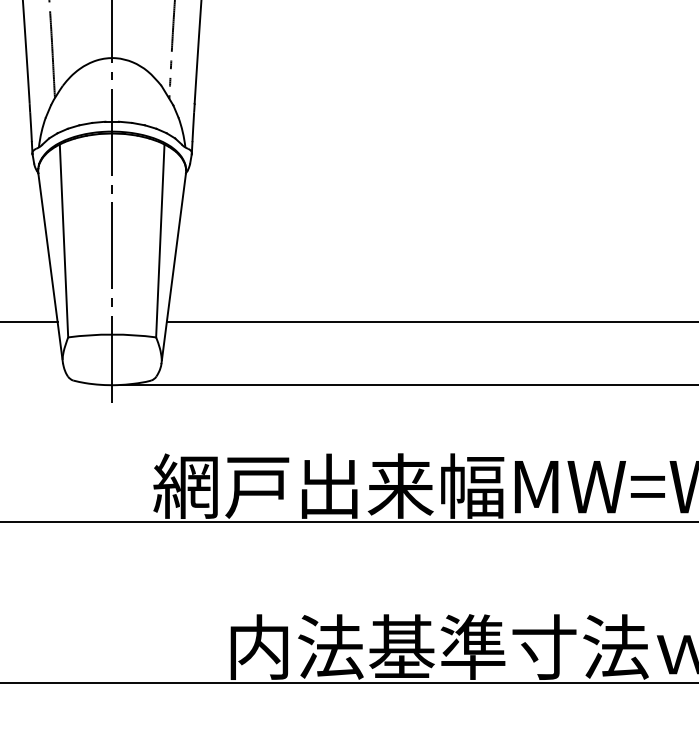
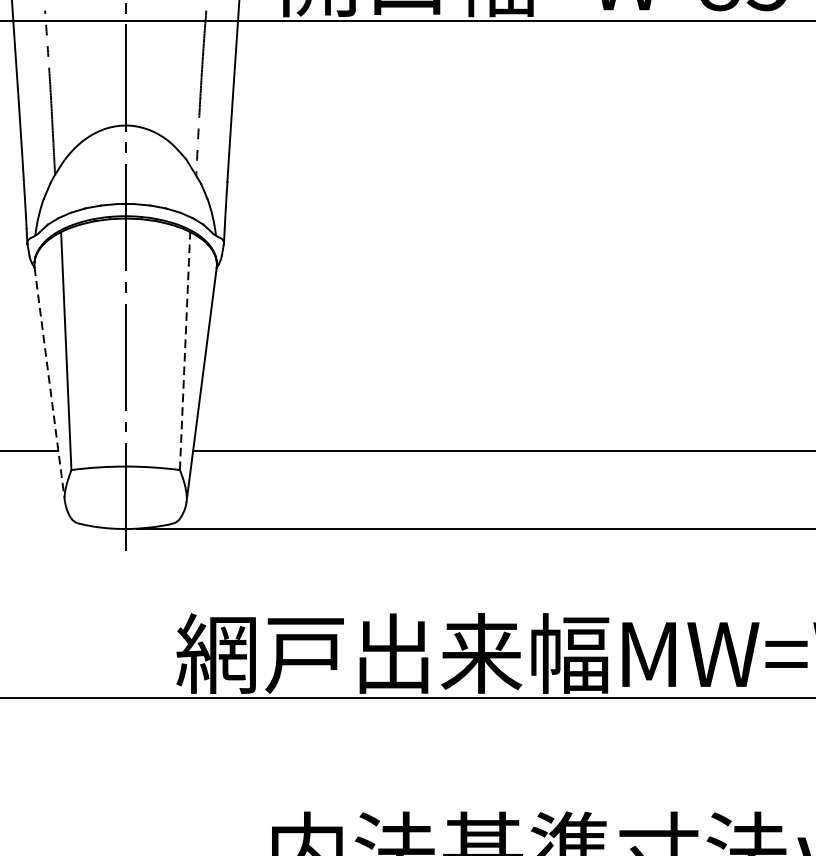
line: (160, 240) -> (185, 350), solid -> dashed
line: (50, 268) -> (49, 385), solid -> dashed

